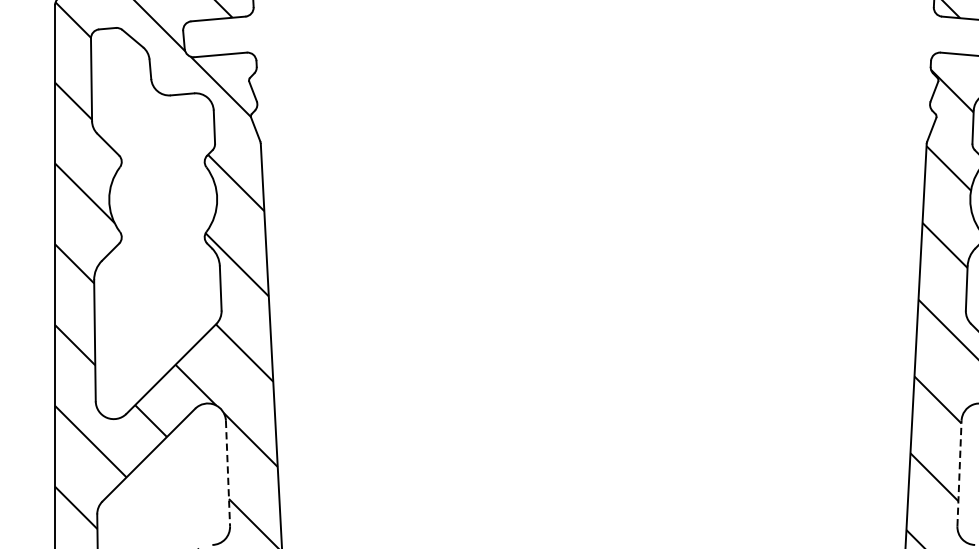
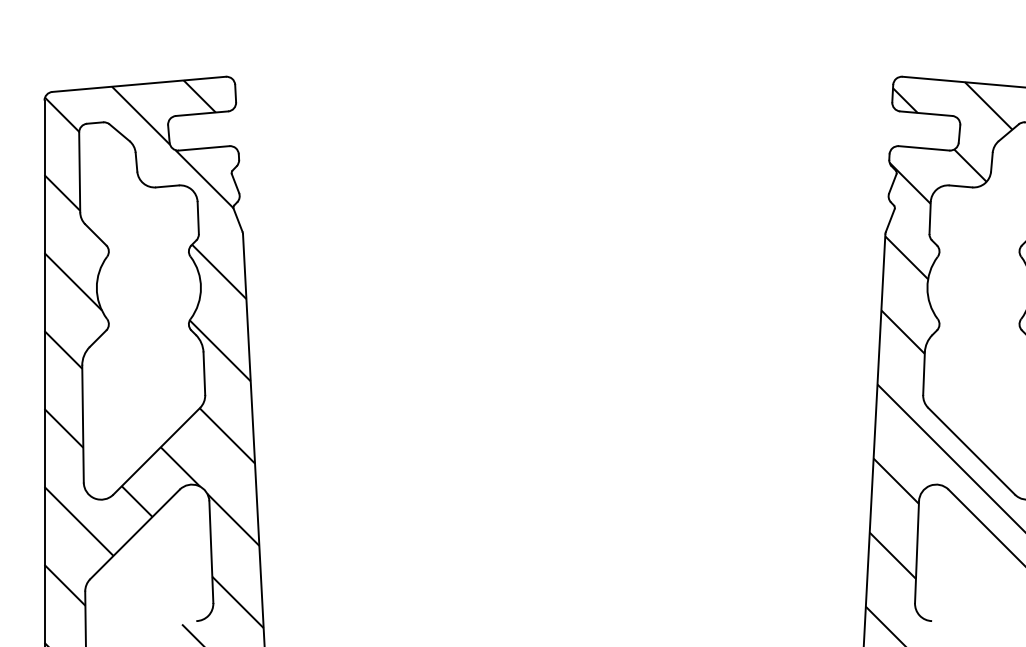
line: (228, 473) -> (211, 552), dashed -> solid
line: (959, 473) -> (917, 552), dashed -> solid

